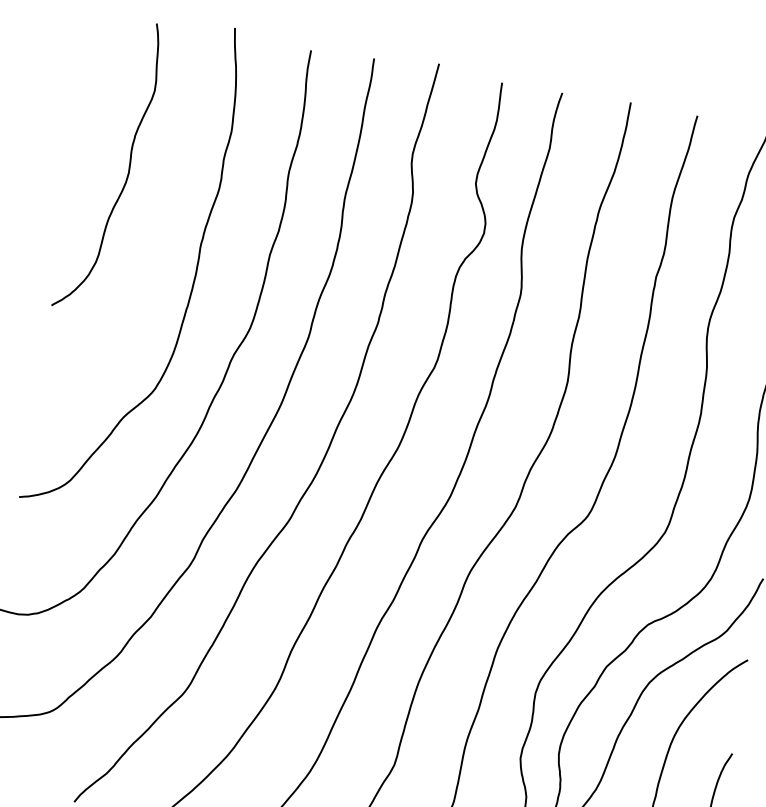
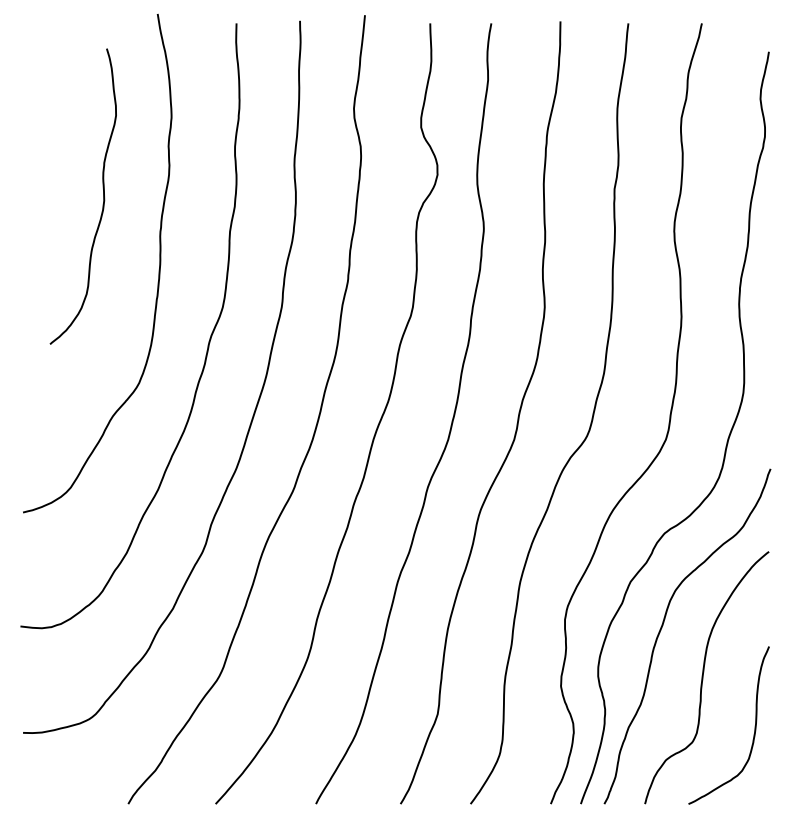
curve: (128, 168) -> (103, 196), moved

